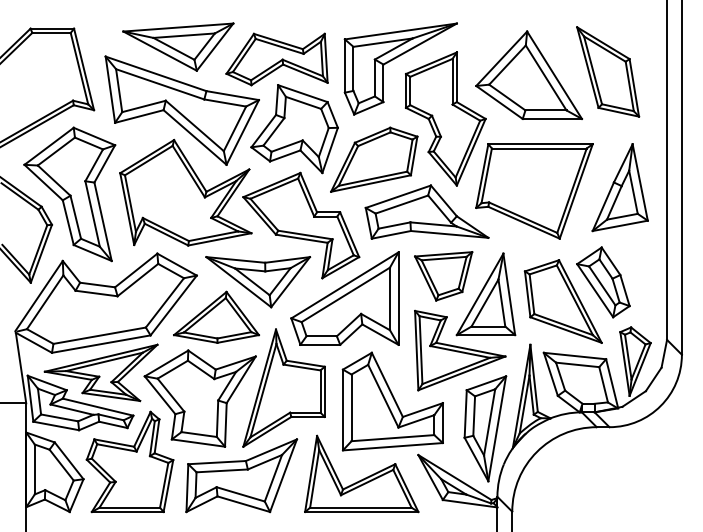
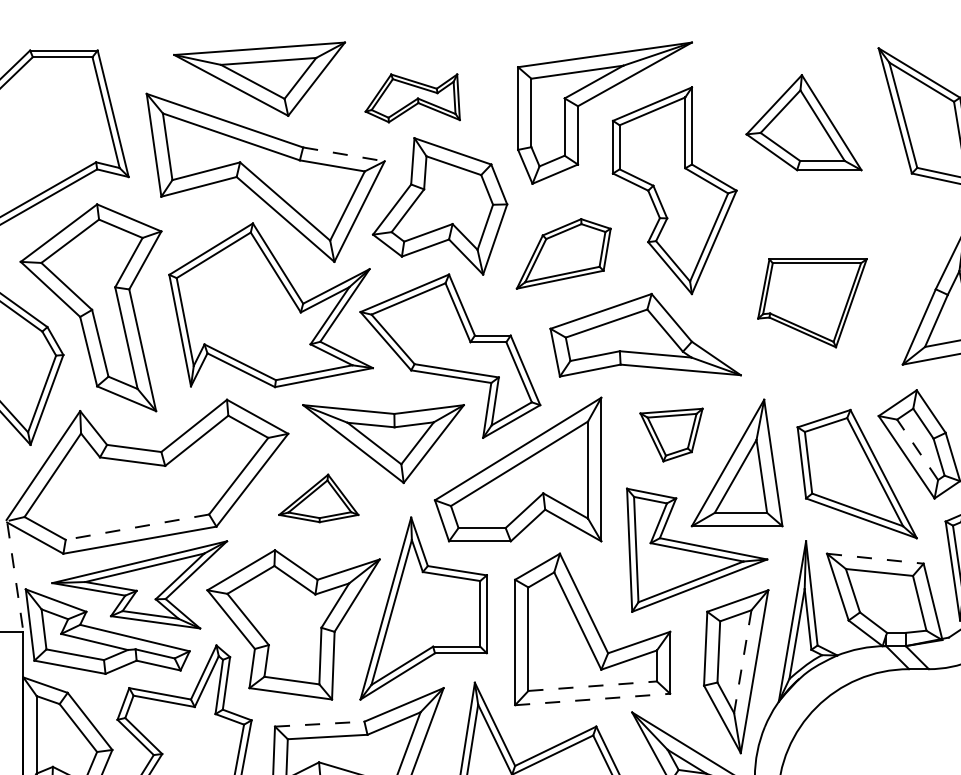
part: (276, 59) -> (411, 98), size x0.6
part: (528, 74) -> (803, 121), size x0.7
line: (232, 95) -> (343, 154), solid -> dashed
part: (374, 159) -> (564, 253), size x0.7
part: (534, 191) -> (812, 303), size x0.6
part: (443, 276) -> (671, 435), size x0.7
line: (602, 285) -> (918, 449), solid -> dashed
part: (216, 316) -> (318, 497), size x0.6
line: (99, 335) -> (137, 526), solid -> dashed
line: (575, 356) -> (876, 559), solid -> dashed
line: (21, 368) -> (16, 578), solid -> dashed
line: (489, 422) -> (742, 661), solid -> dashed
line: (392, 438) -> (592, 686), solid -> dashed
line: (393, 446) -> (593, 699), solid -> dashed
line: (217, 462) -> (320, 723), solid -> dashed

